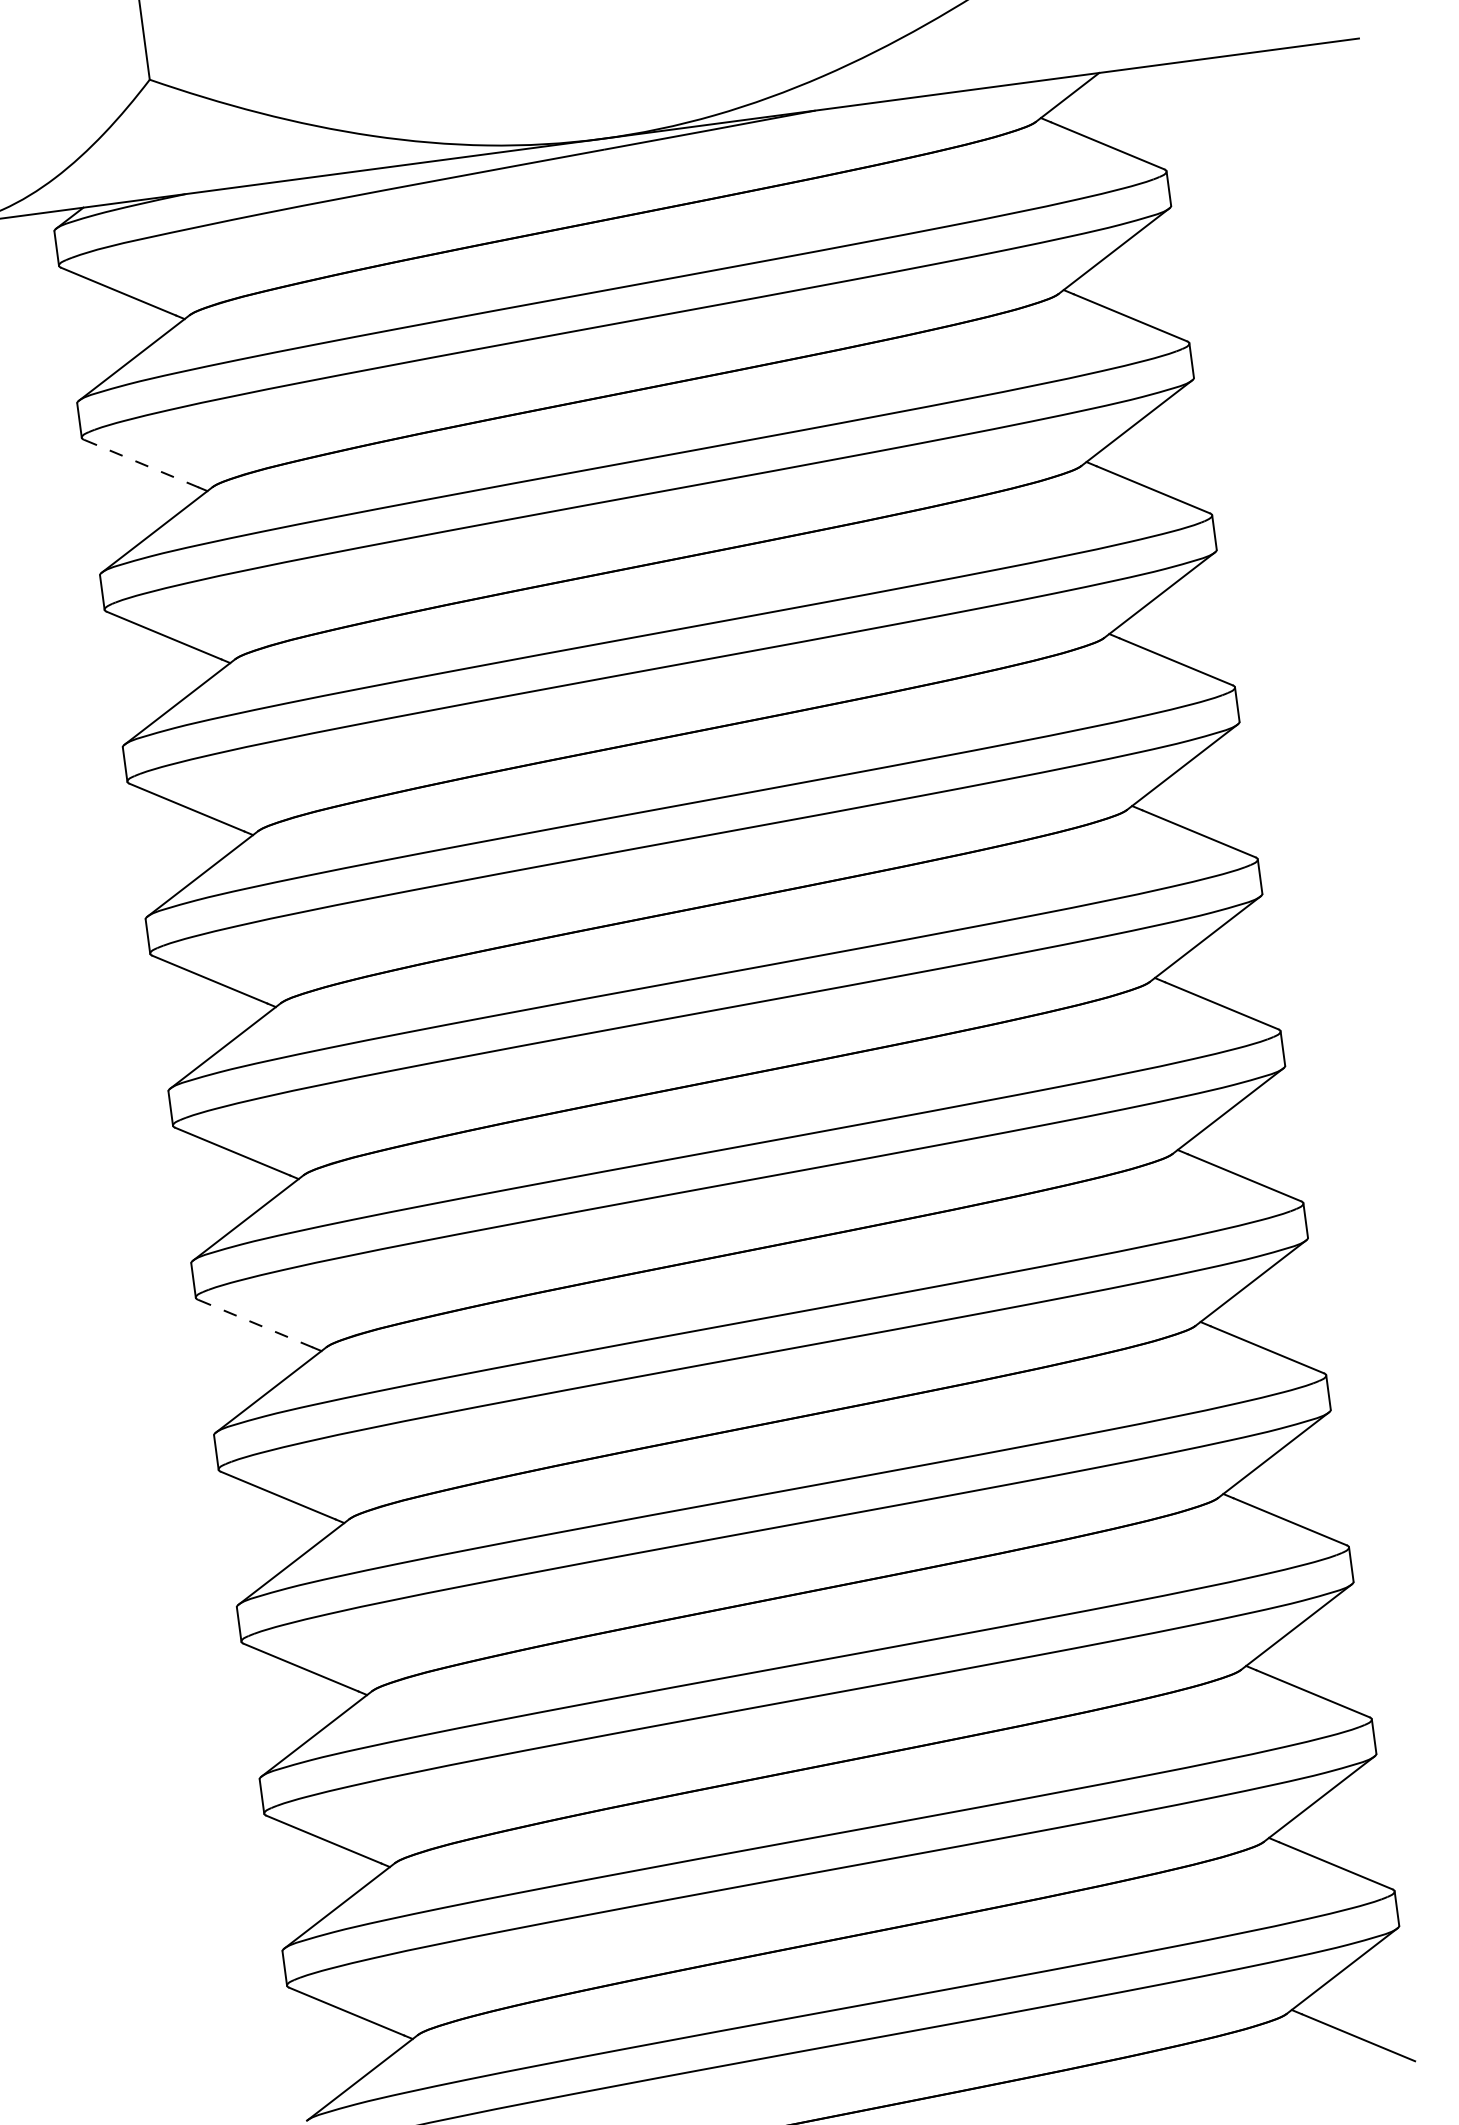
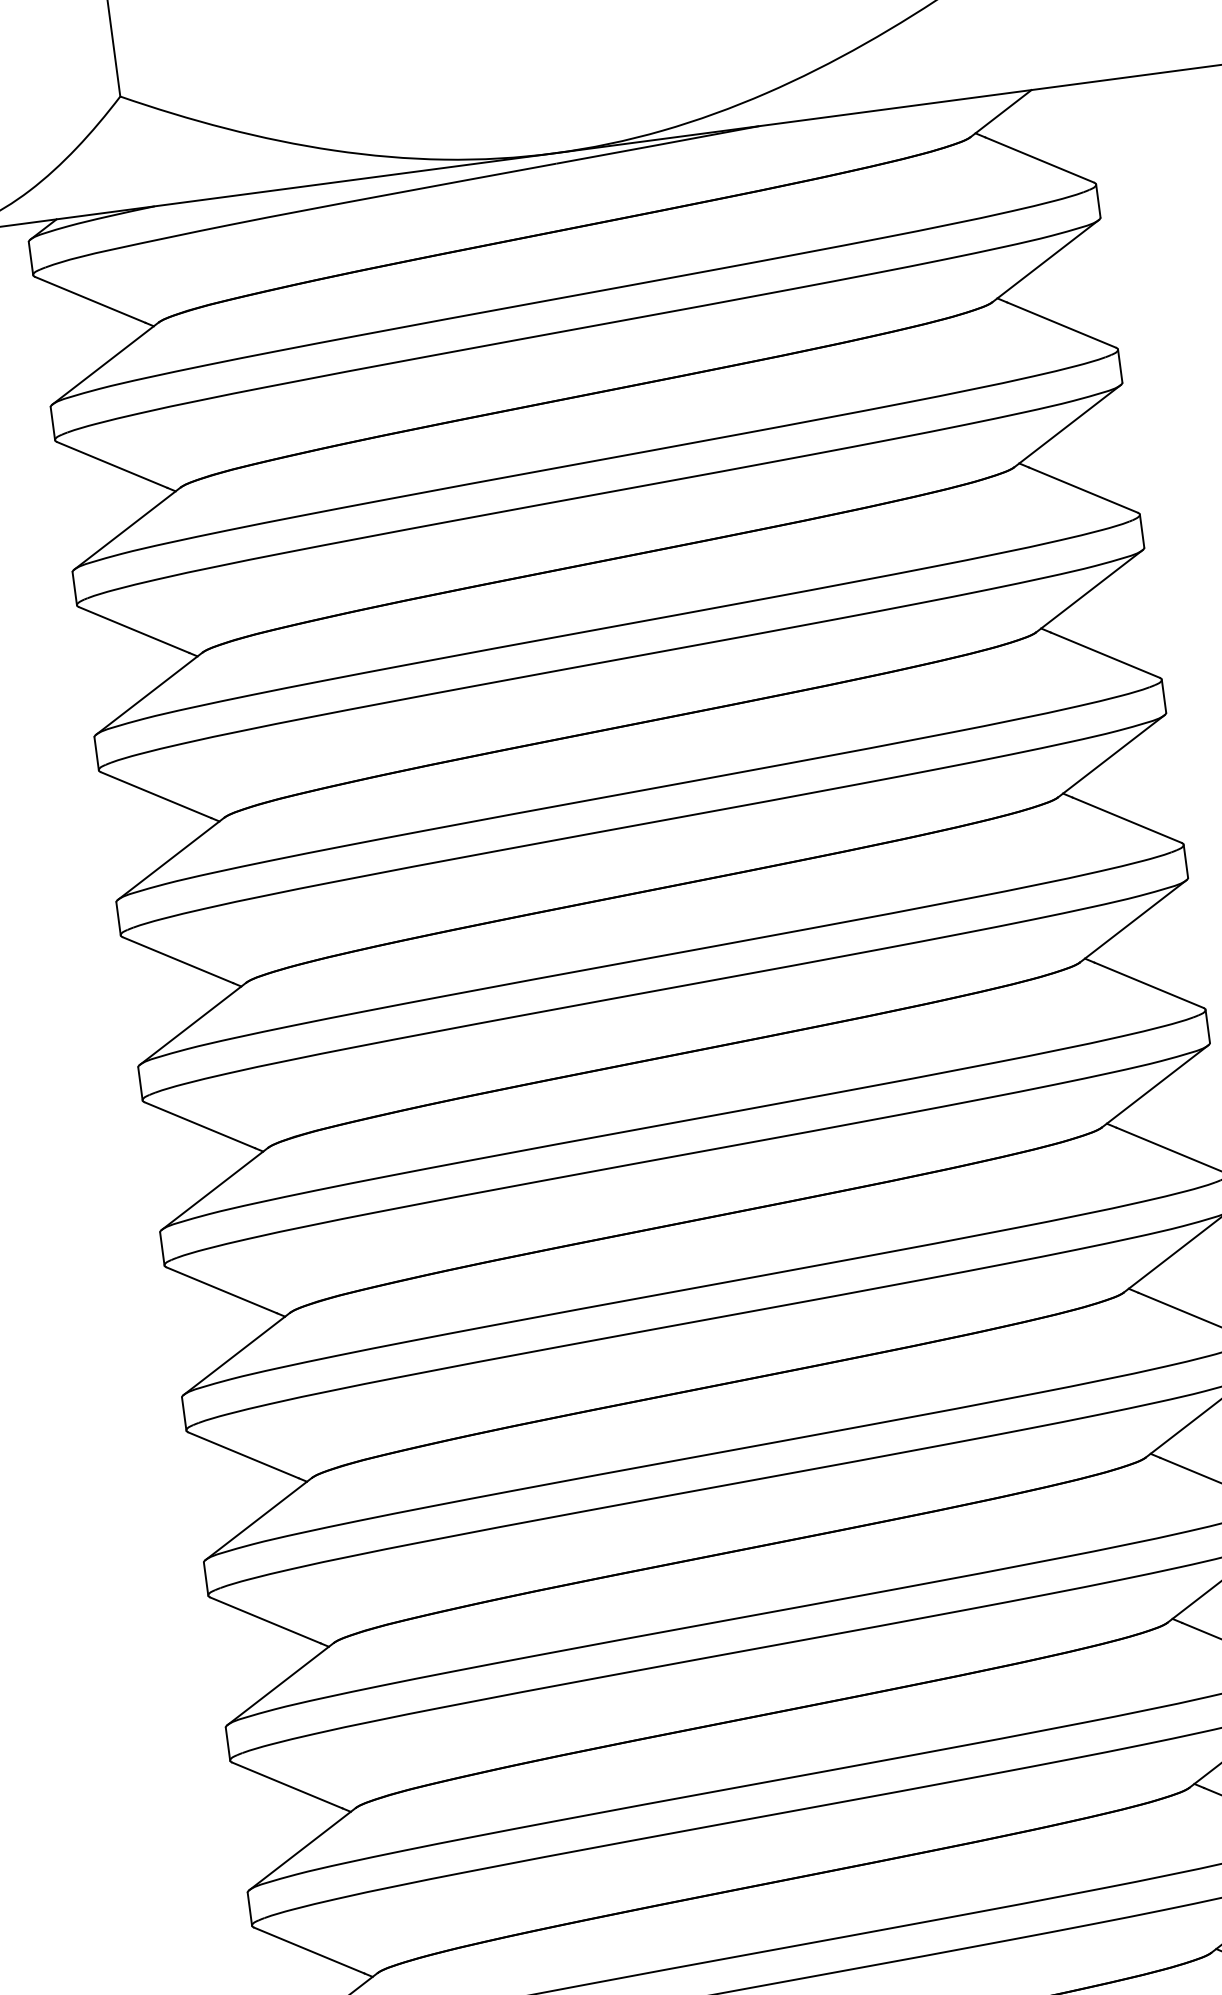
line: (142, 463) -> (113, 464), dashed -> solid
line: (256, 1323) -> (222, 1290), dashed -> solid

